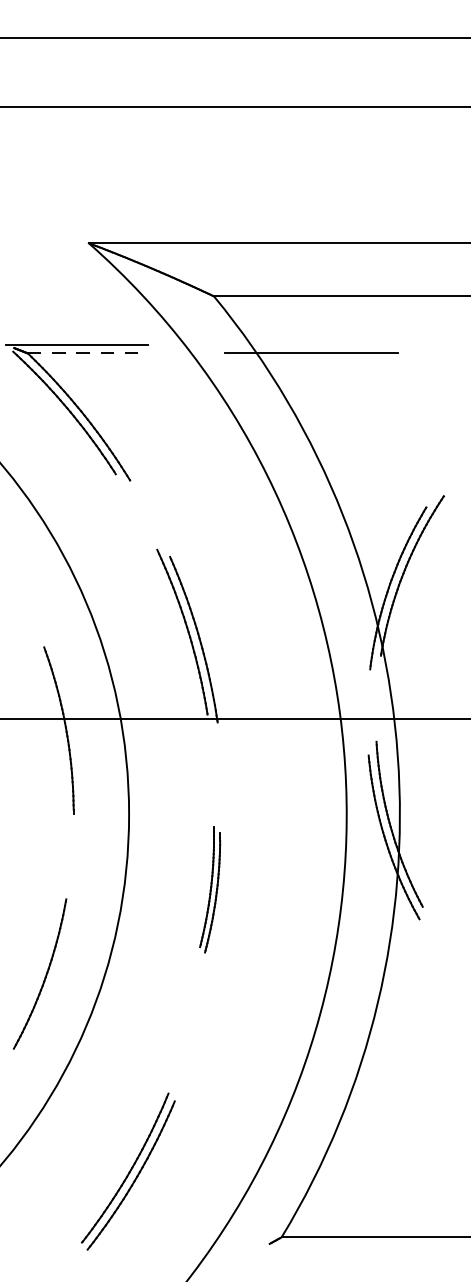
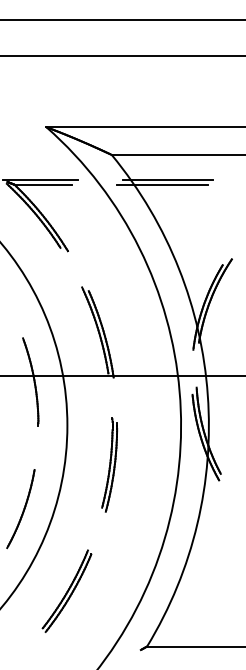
line: (320, 345) -> (167, 180), added
line: (83, 352) -> (43, 184), dashed -> solid
part: (209, 888) -> (109, 464), size x1.43
part: (127, 1170) -> (66, 590), moved

